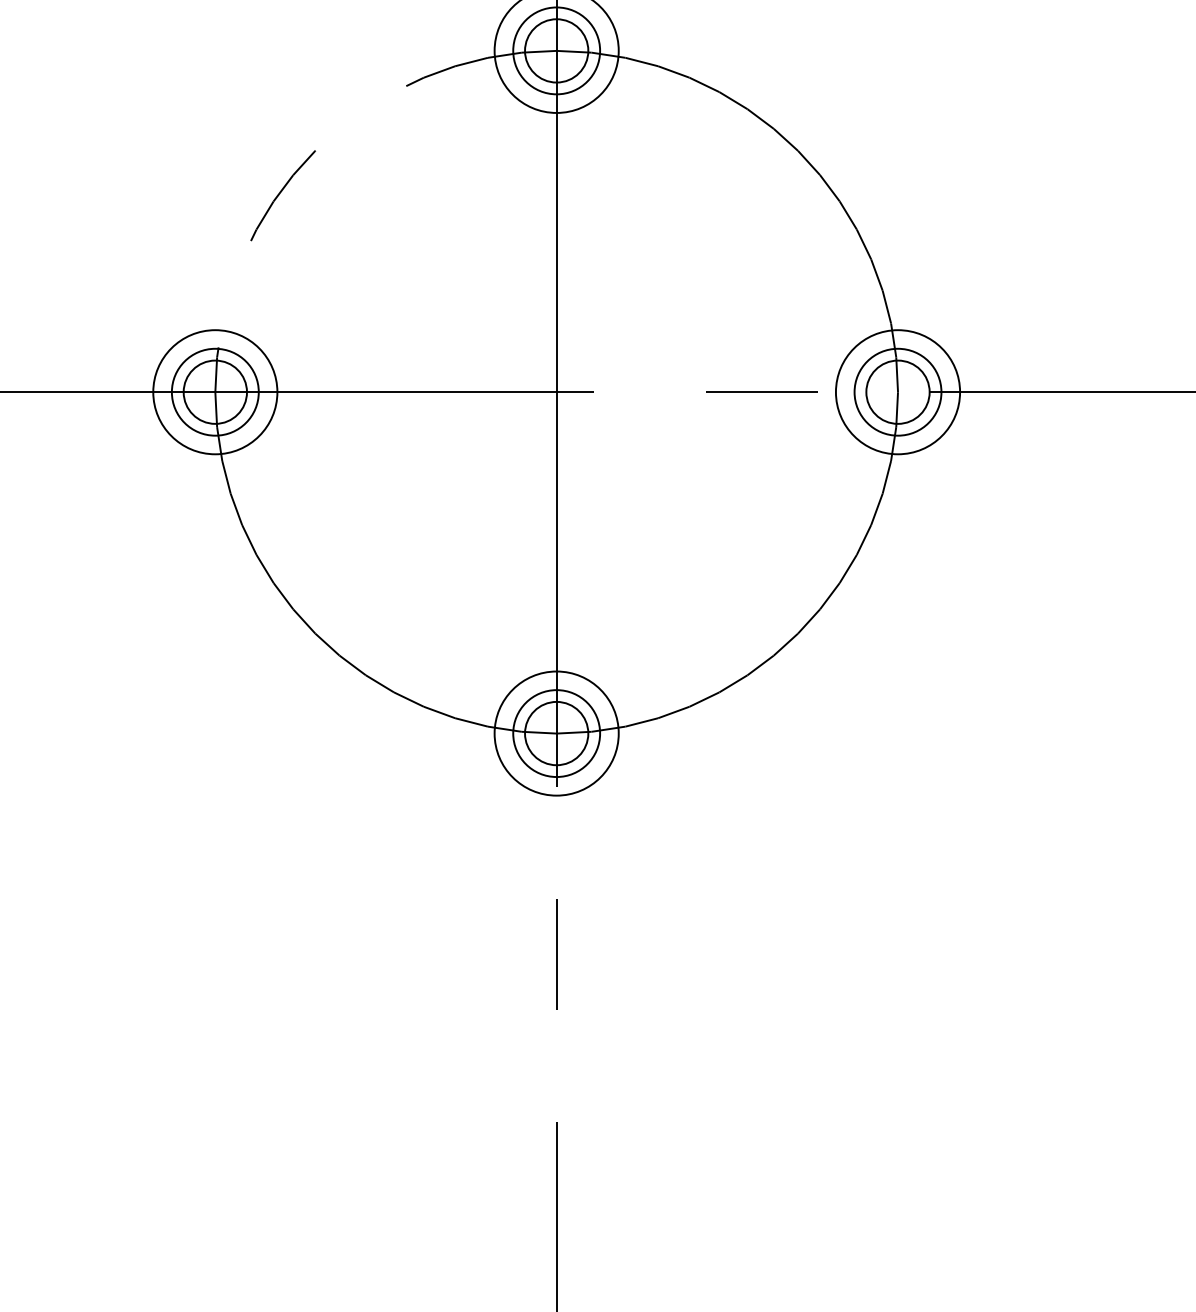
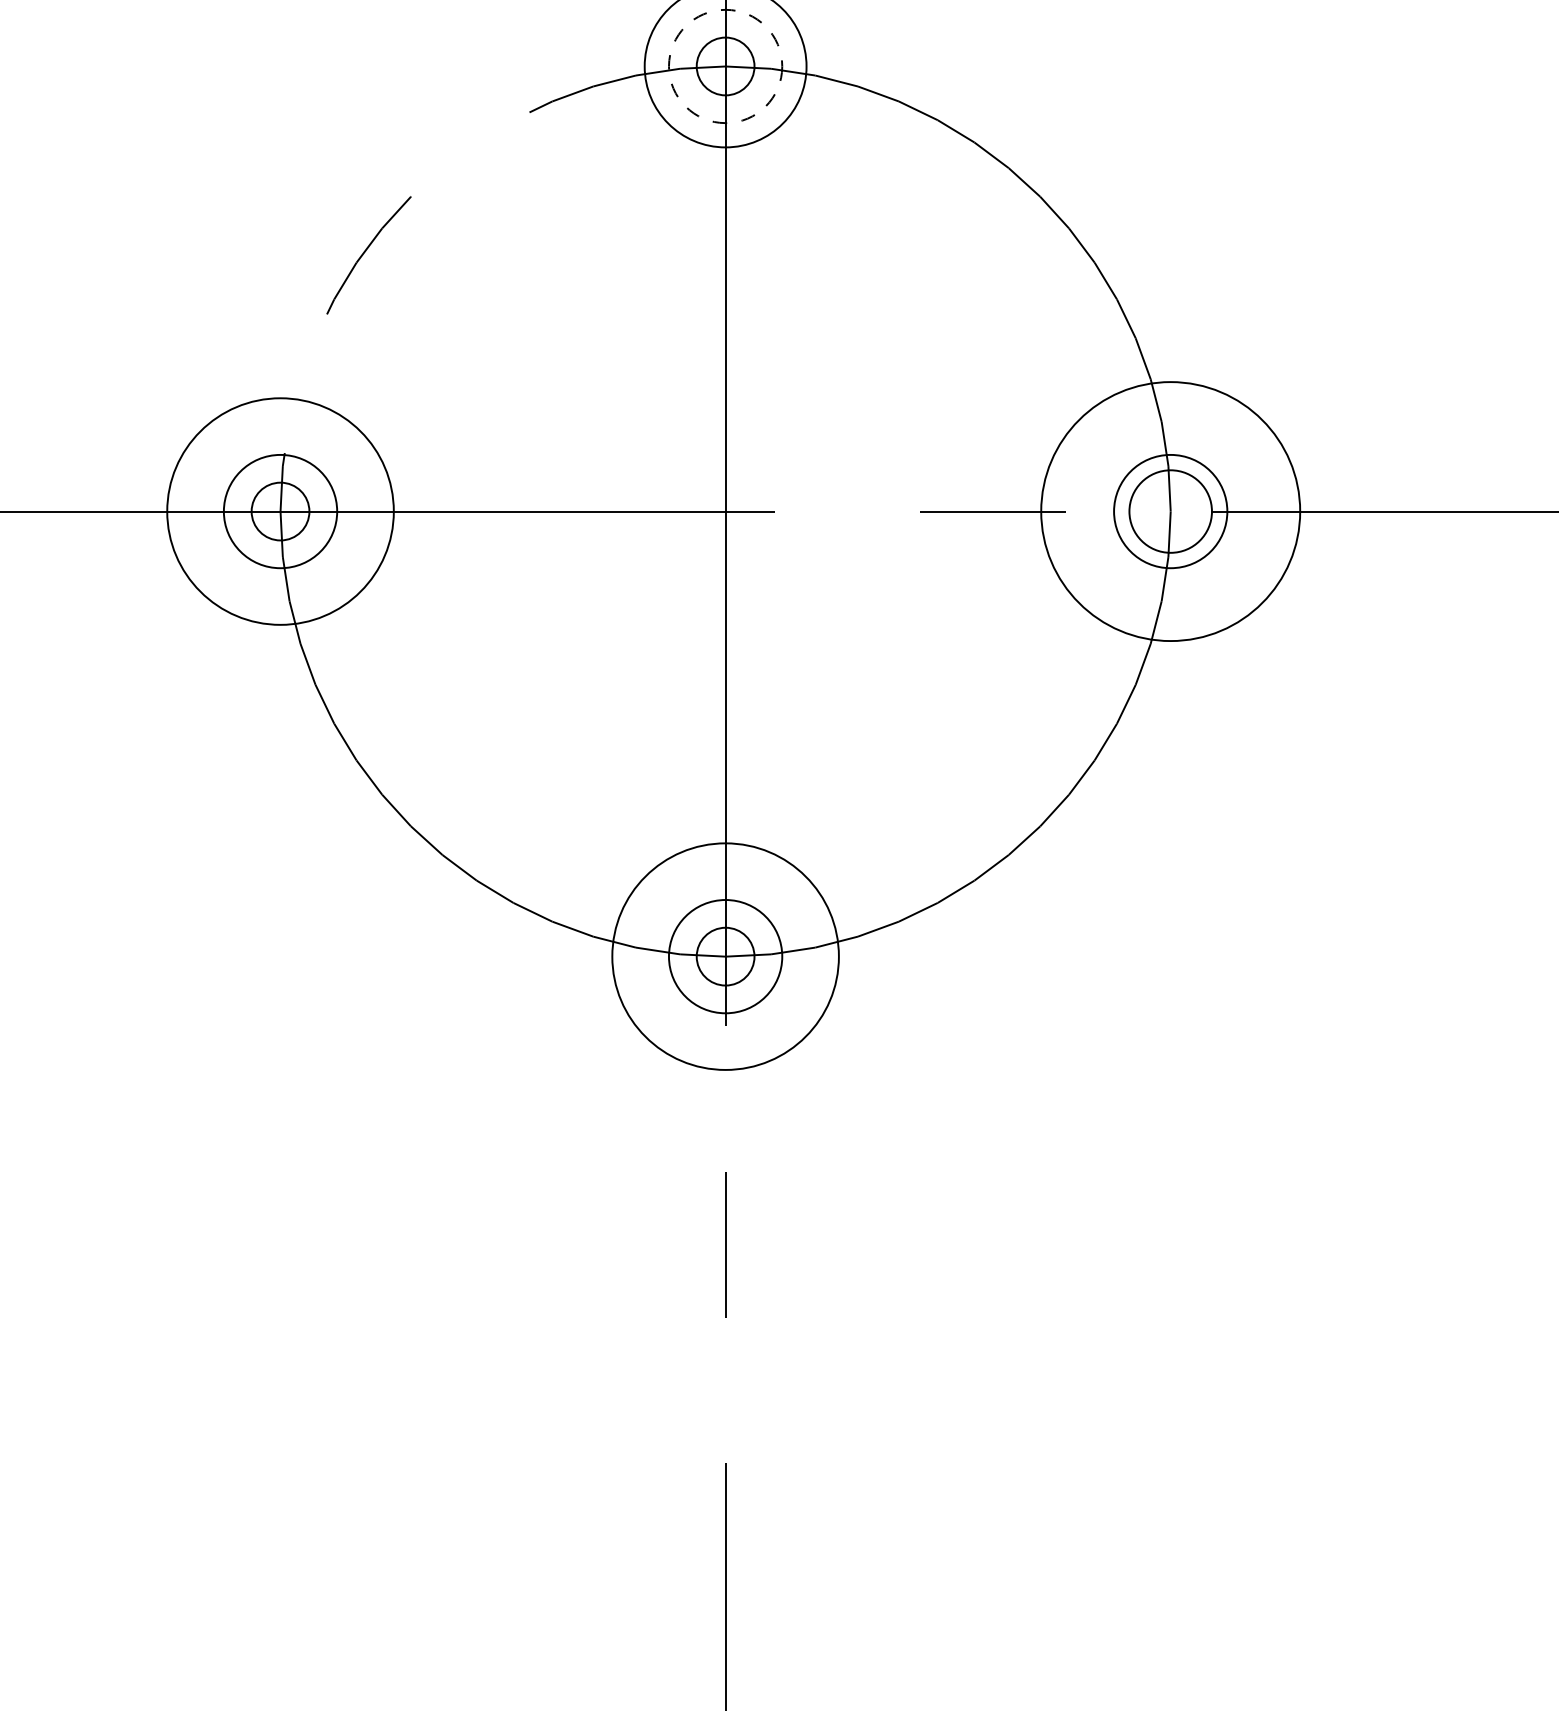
circle: (556, 50) -> (725, 66), size x0.7
circle: (556, 50) -> (725, 66), solid -> dashed
circle: (215, 392) -> (280, 511), size x0.7
circle: (215, 392) -> (280, 511), size x1.4
circle: (897, 392) -> (1170, 511), size x1.6
circle: (556, 733) -> (725, 956), size x0.7
circle: (556, 733) -> (725, 956), size x1.4

